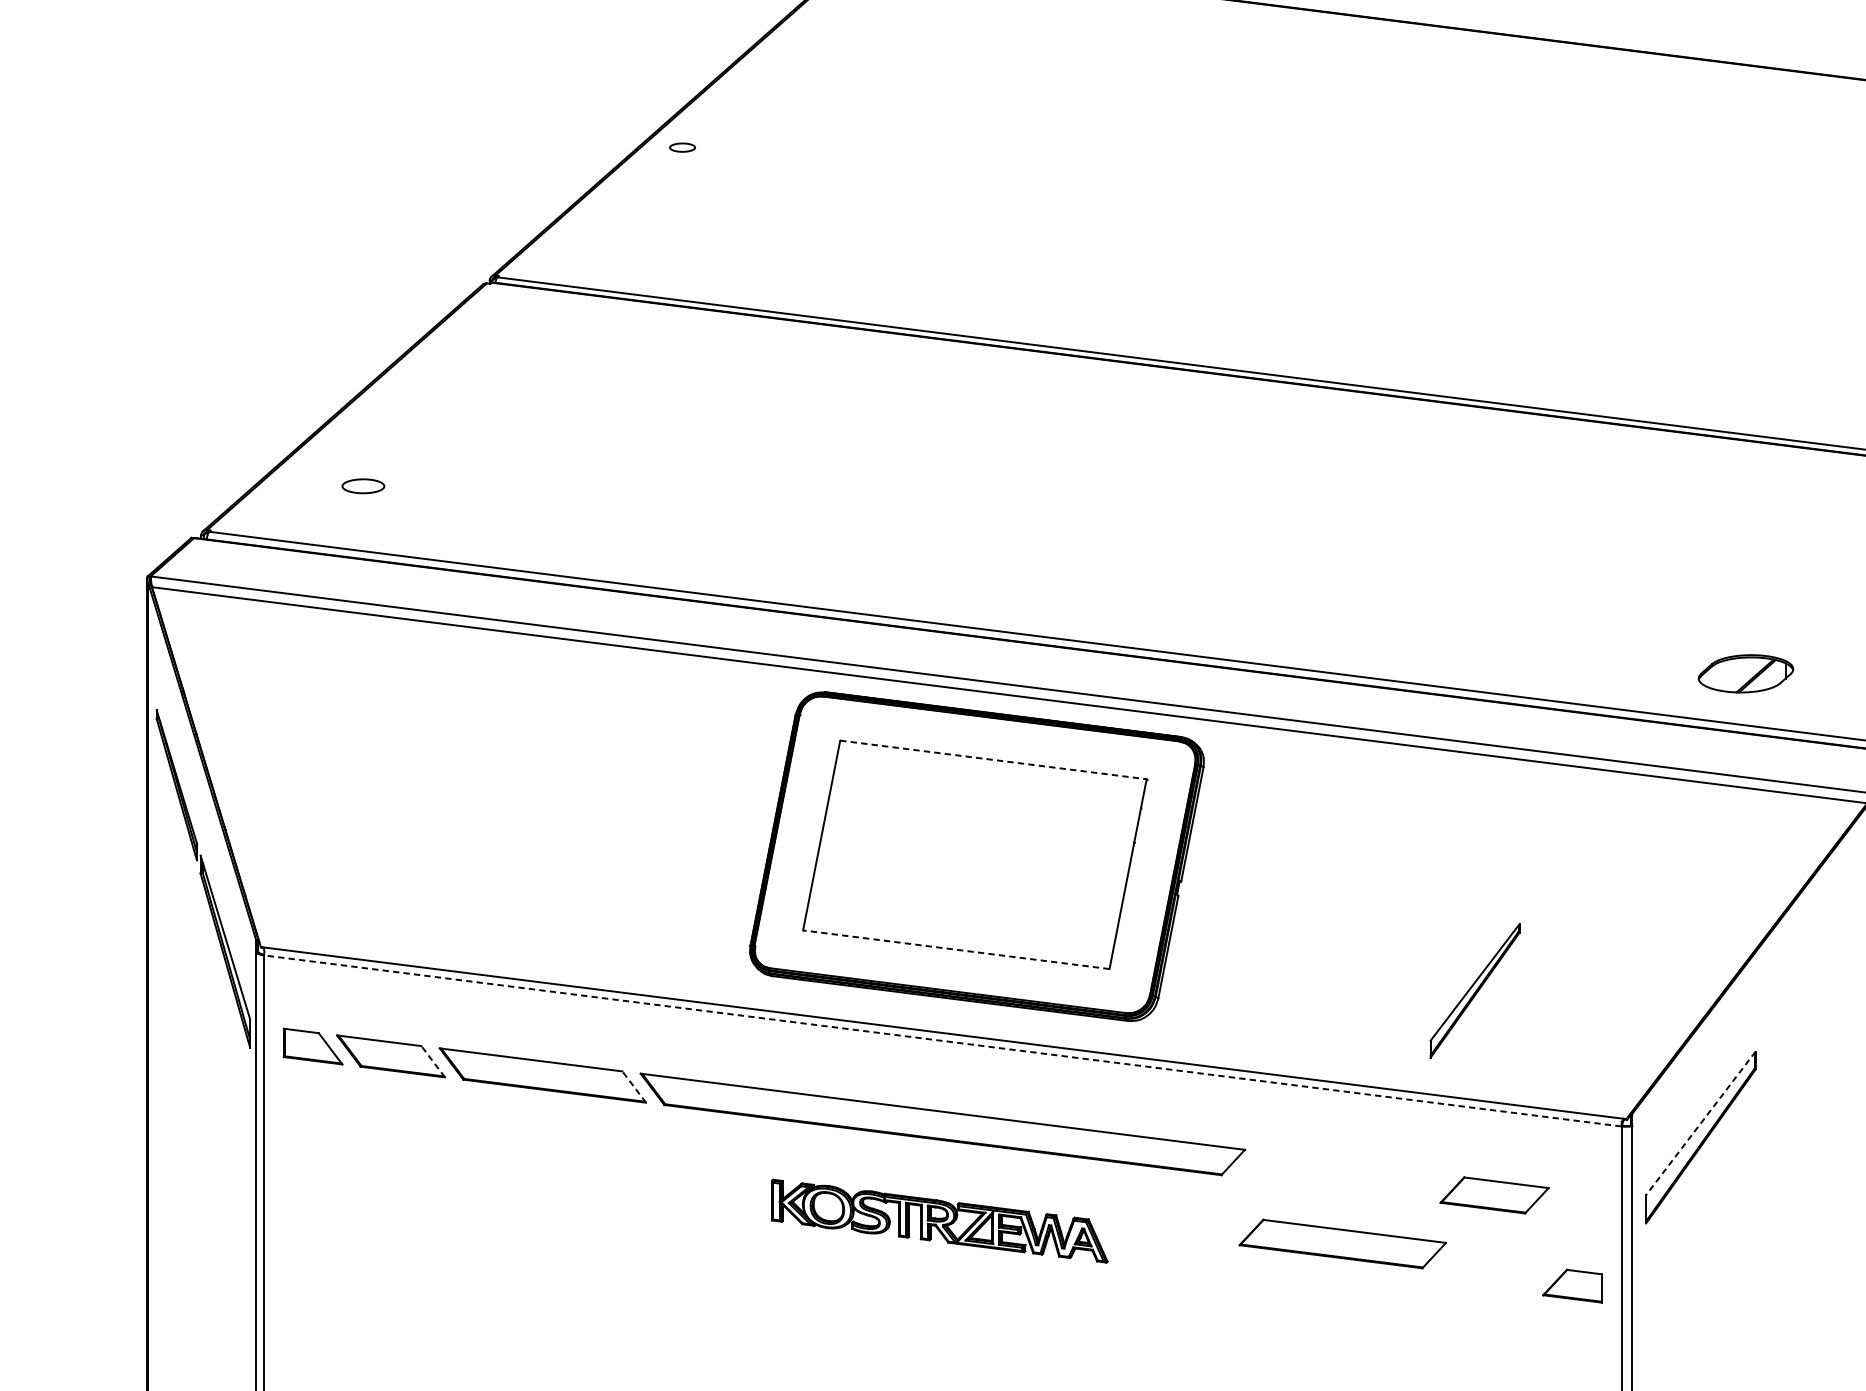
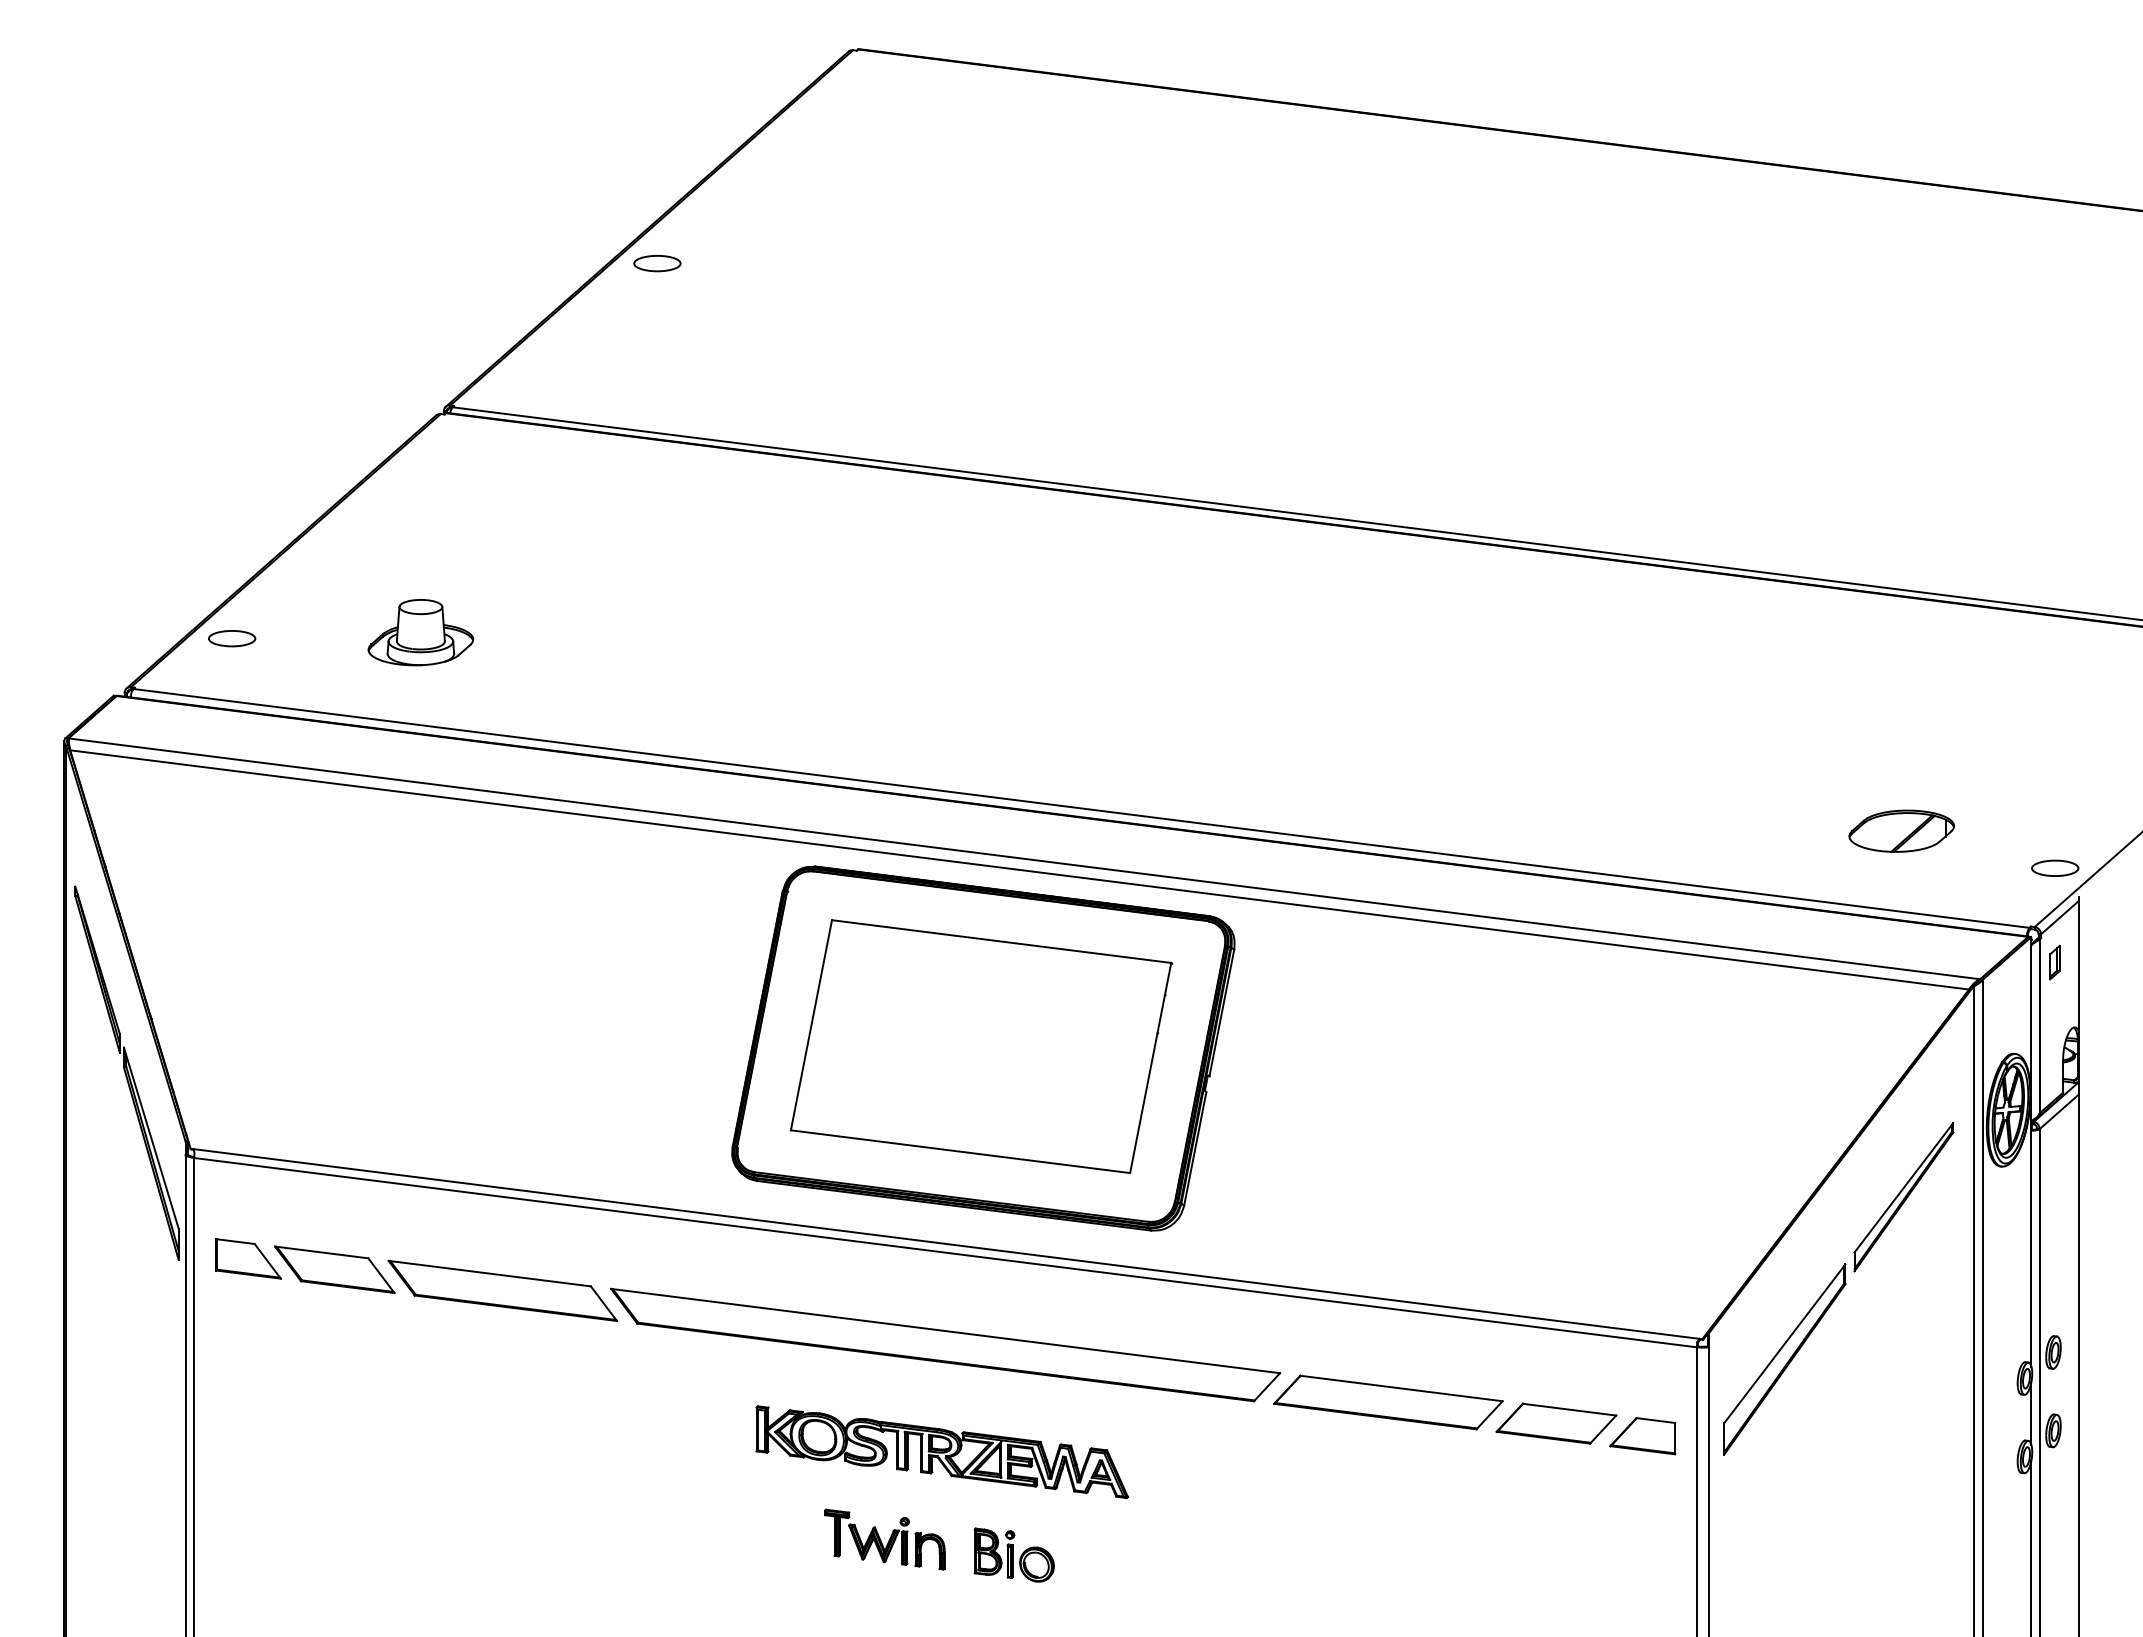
part: (682, 147) -> (657, 263), size x1.67
part: (468, 480) -> (420, 632), added
part: (363, 486) -> (232, 638), moved
part: (1745, 673) -> (1901, 830), moved
line: (993, 759) -> (1001, 941), dashed -> solid
line: (956, 949) -> (960, 1151), dashed -> solid
part: (1474, 991) -> (1903, 1197), moved
line: (942, 1040) -> (945, 1252), dashed -> solid
line: (433, 1061) -> (381, 1275), dashed -> solid
line: (633, 1086) -> (603, 1303), dashed -> solid
line: (1700, 1123) -> (1784, 1343), dashed -> solid
part: (1342, 1244) -> (1388, 1402), moved
part: (1572, 1286) -> (1642, 1436), moved
part: (887, 1300) -> (884, 1539), added
part: (1004, 1313) -> (1013, 1554), added

